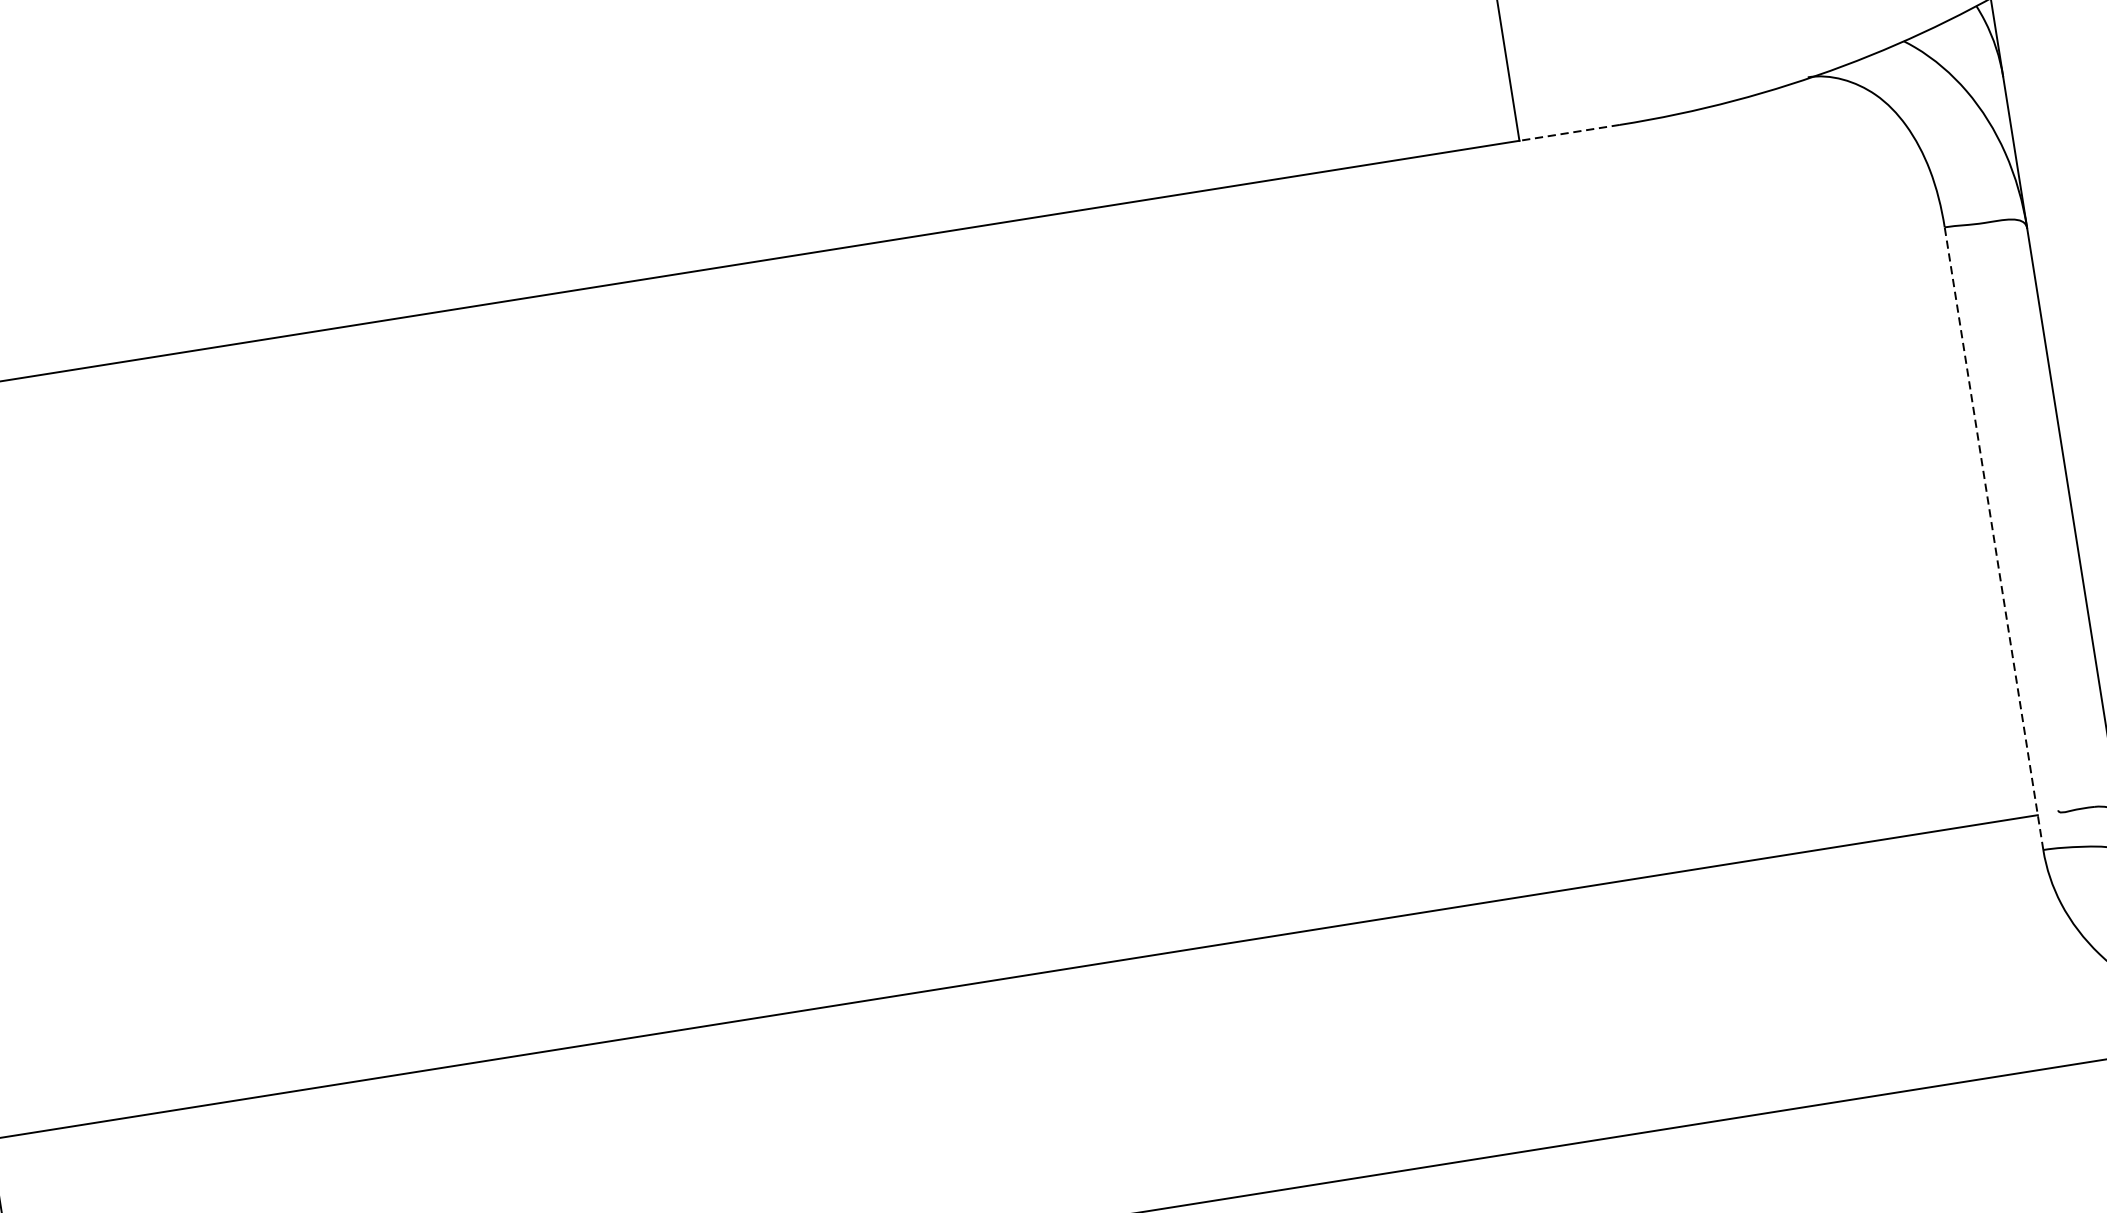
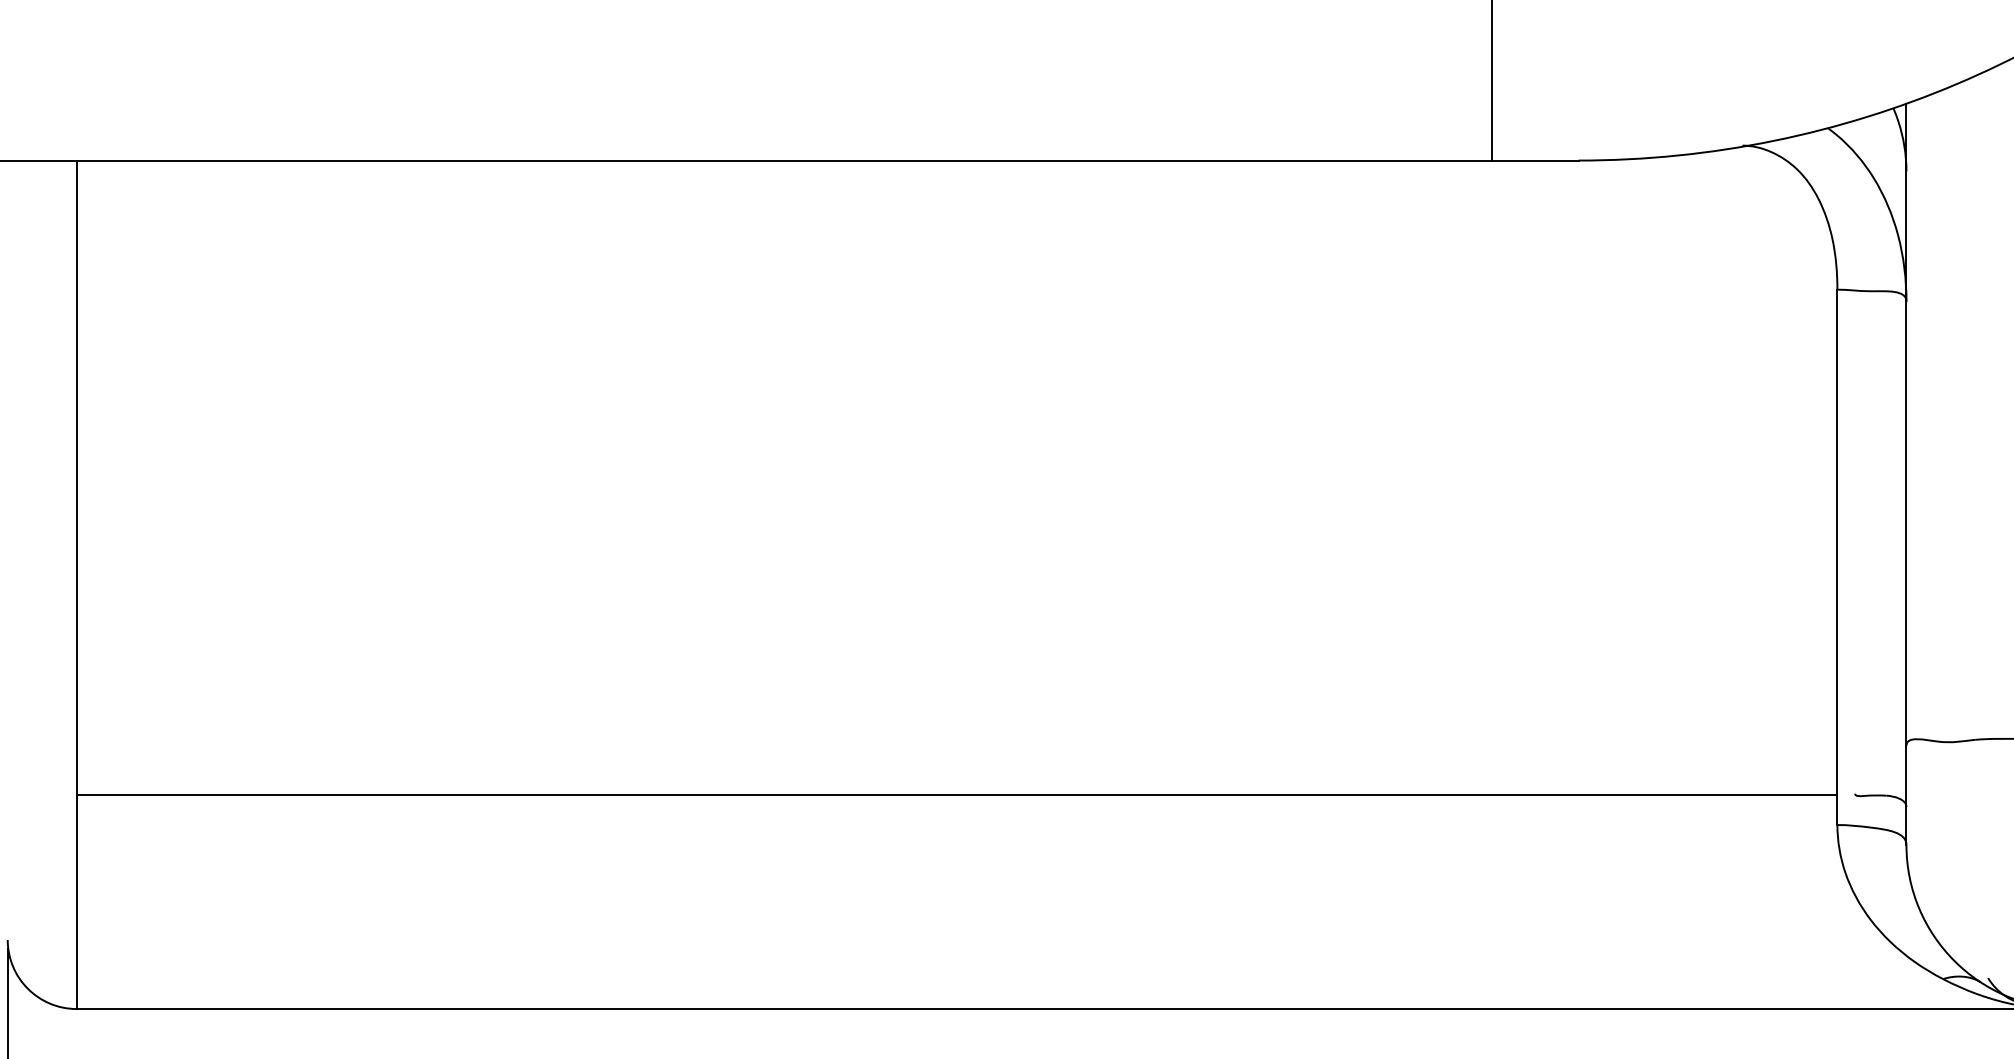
line: (1568, 132) -> (1534, 160), dashed -> solid
line: (1994, 538) -> (1837, 557), dashed -> solid

